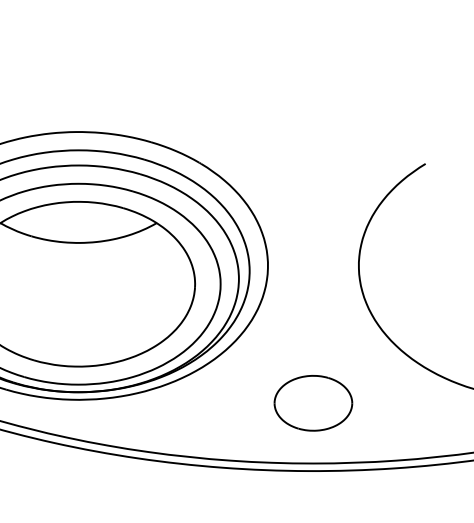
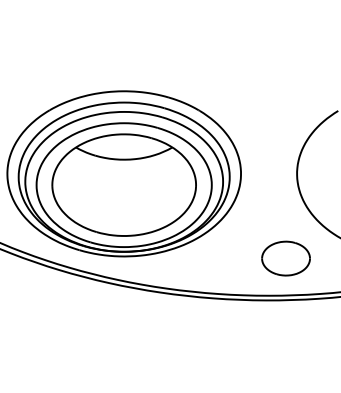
part: (312, 403) -> (285, 258), moved

